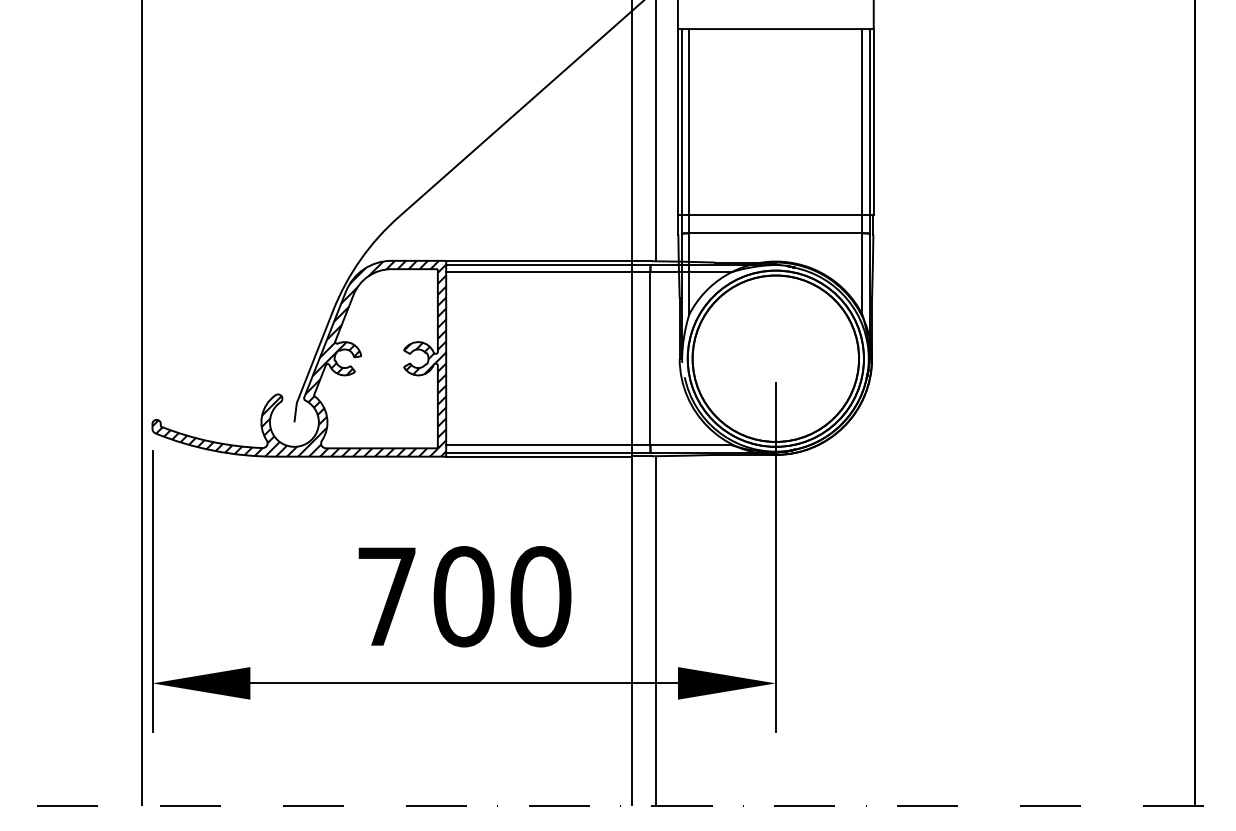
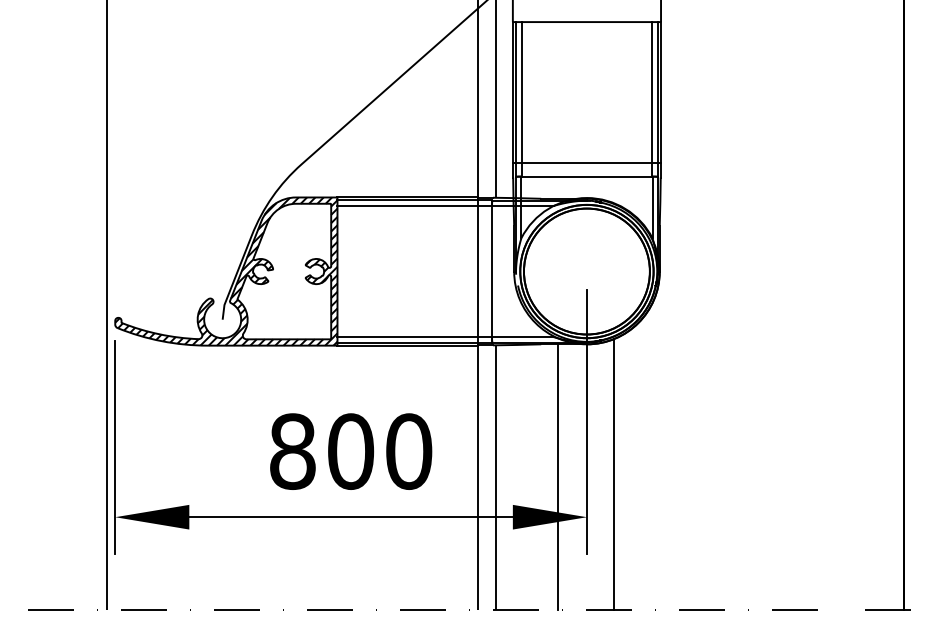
text: (387, 596) -> (293, 451), 700 -> 800
line: (811, 626) -> (613, 474), added
line: (737, 630) -> (557, 477), added

